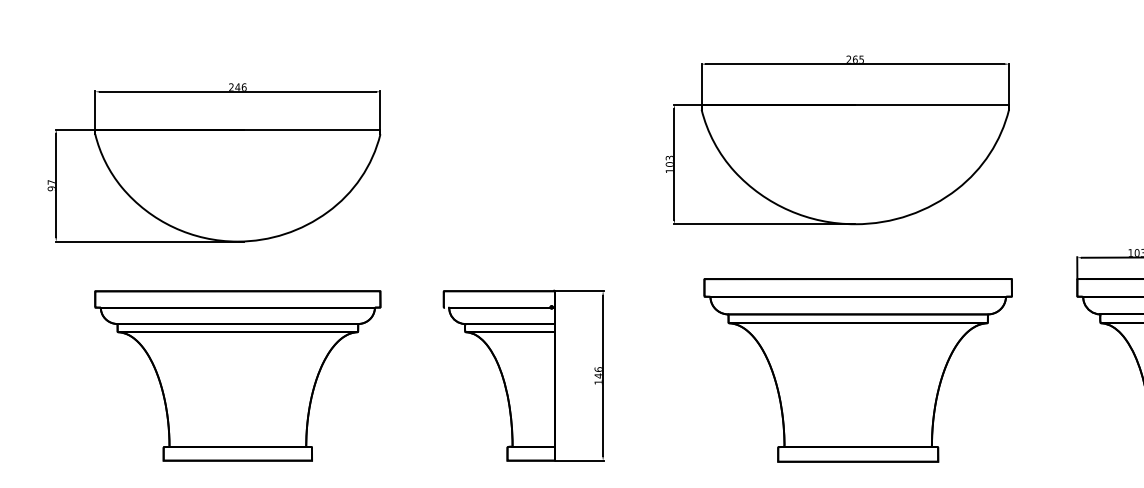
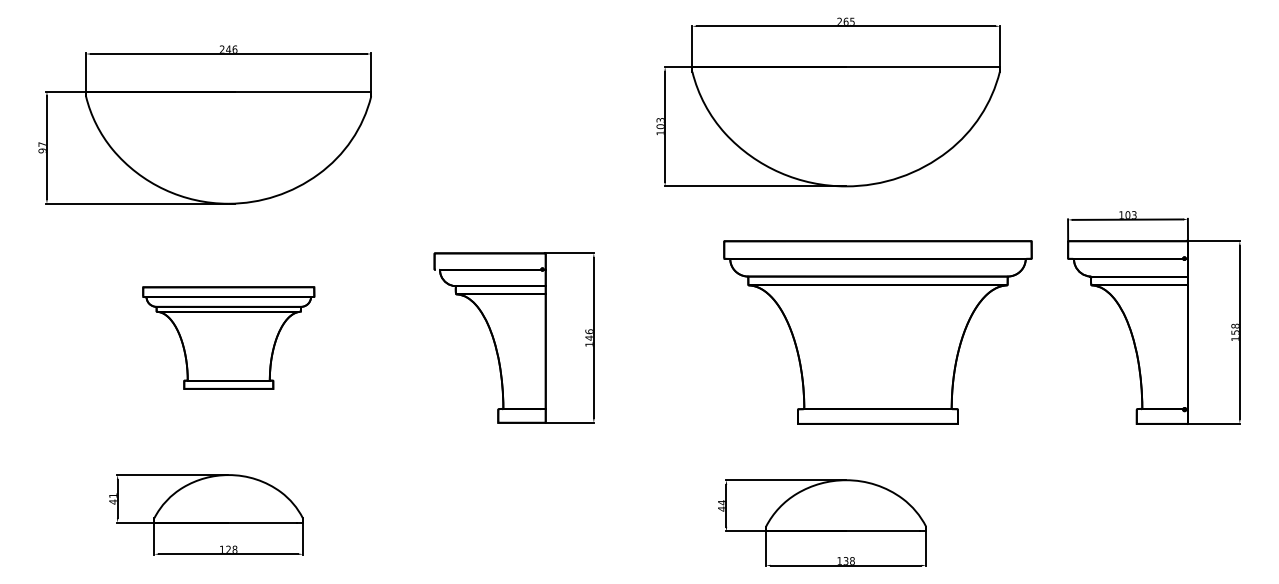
part: (857, 370) -> (877, 332), moved
part: (237, 375) -> (228, 337), size x0.6

